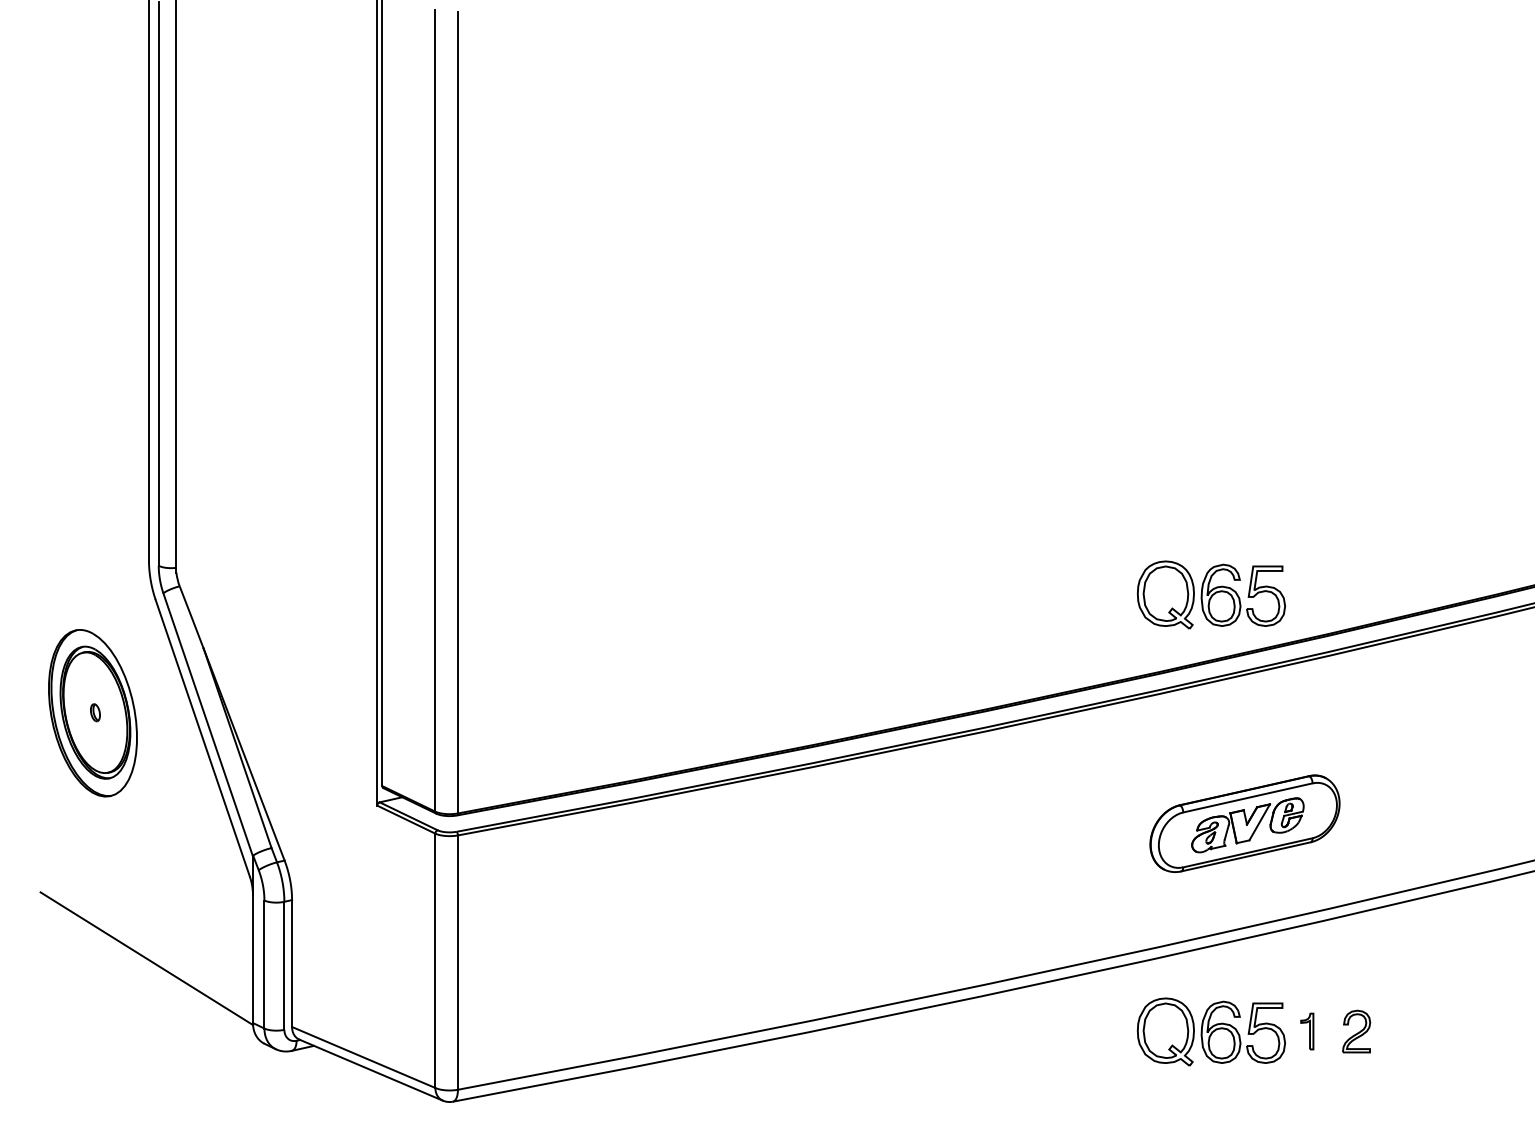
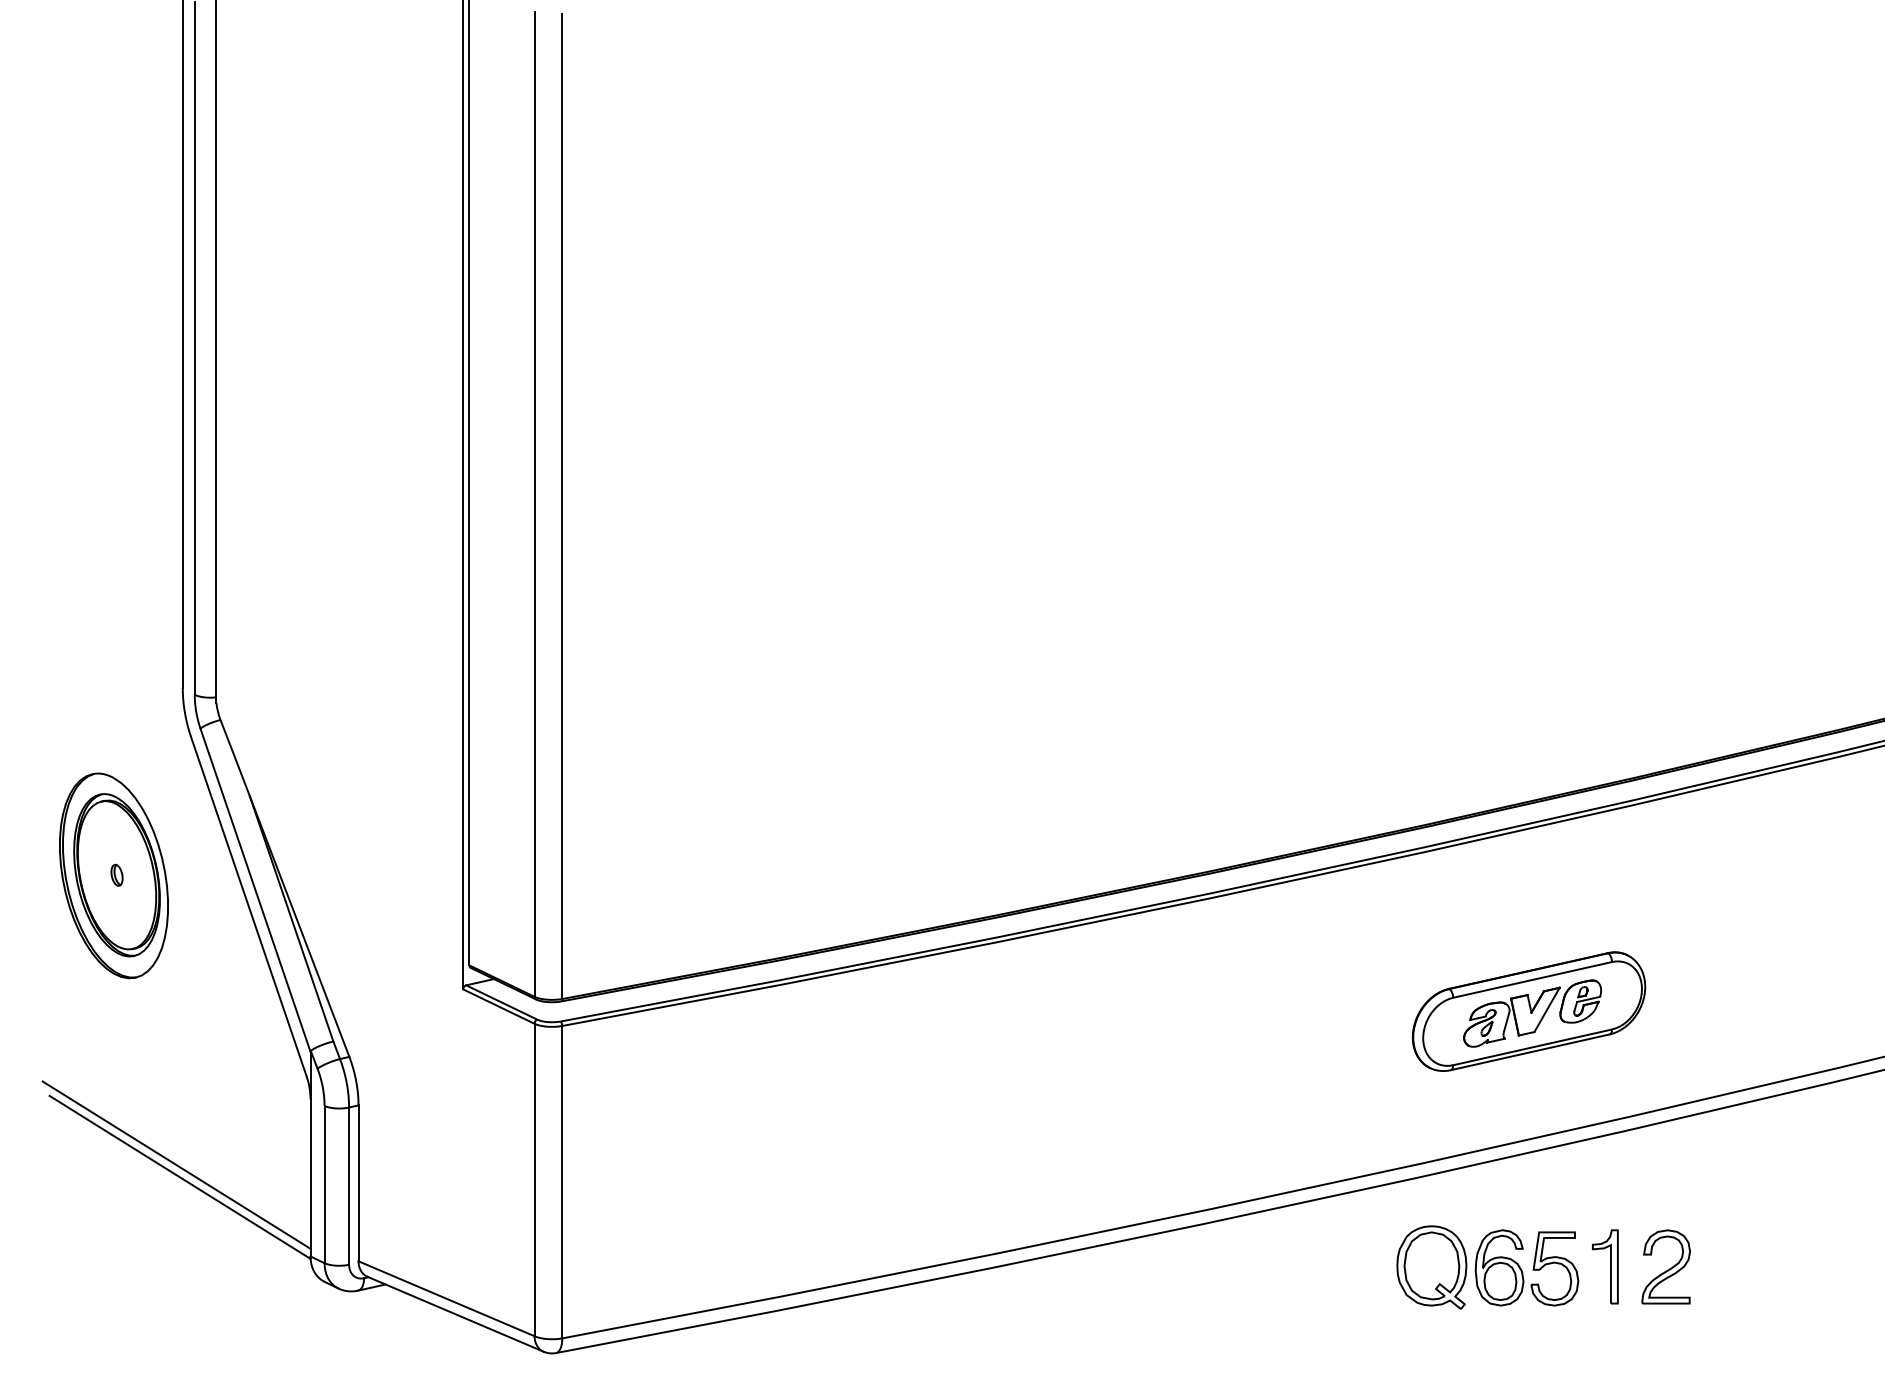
part: (1210, 594) -> (1486, 730), removed
line: (143, 948) -> (176, 1164), added
part: (1307, 1031) -> (1605, 1266), size x1.67
part: (1356, 1031) -> (1665, 1266), size x1.43

